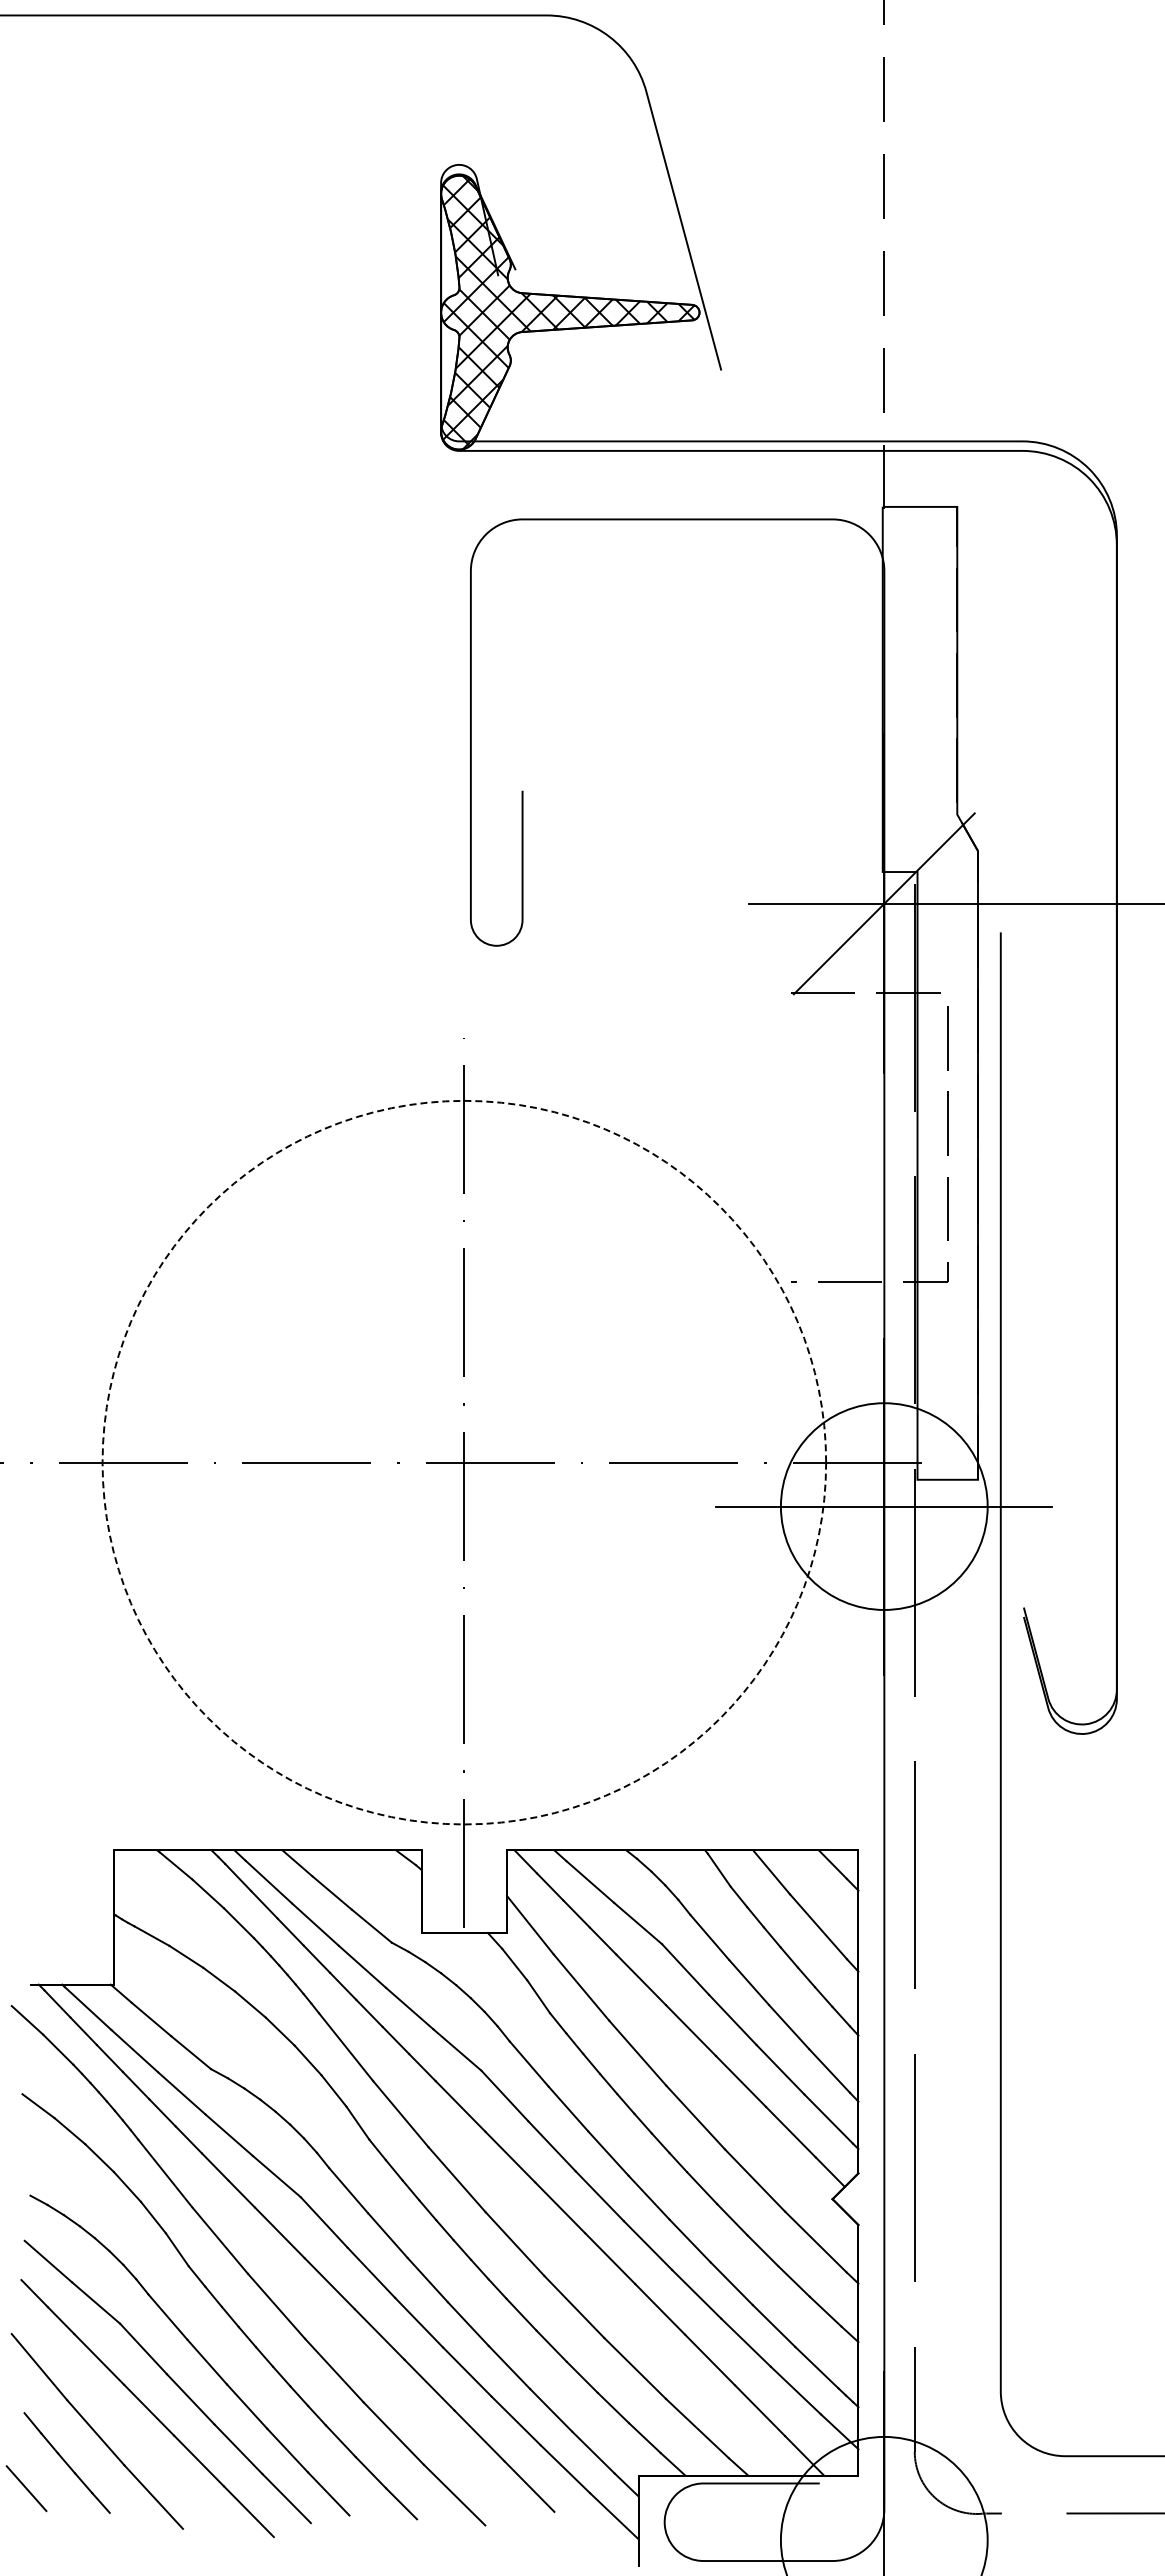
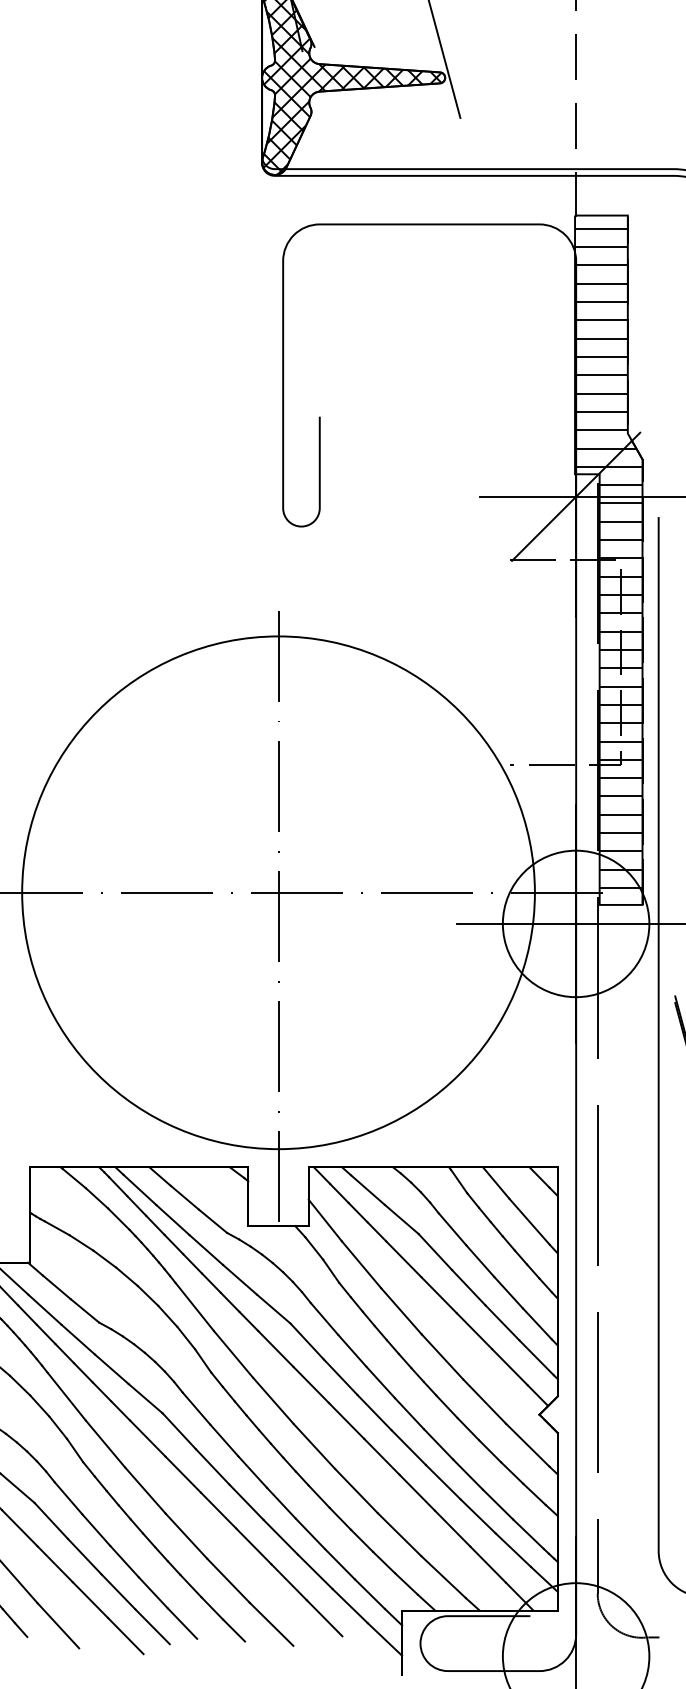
hatch: (929, 990) -> (608, 558), added
circle: (464, 1462) -> (278, 892), dashed -> solid

